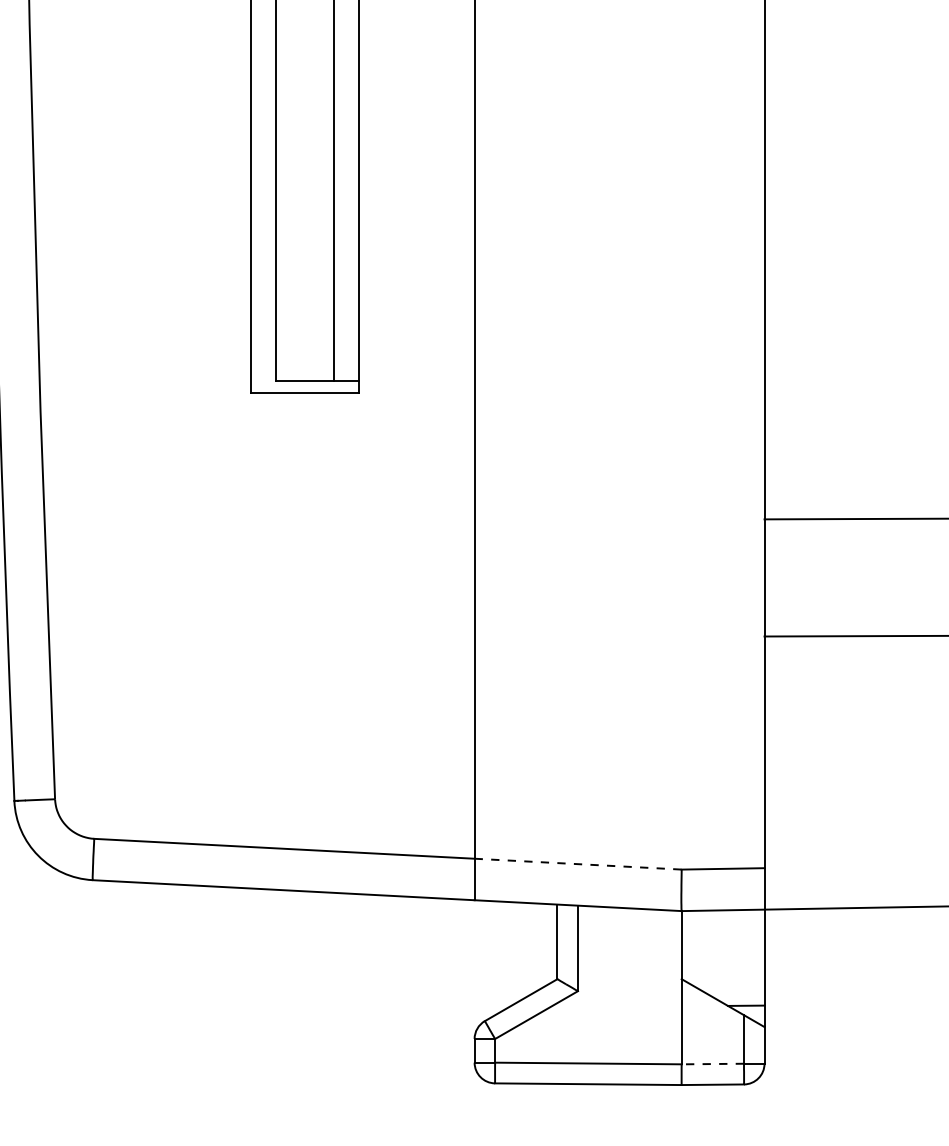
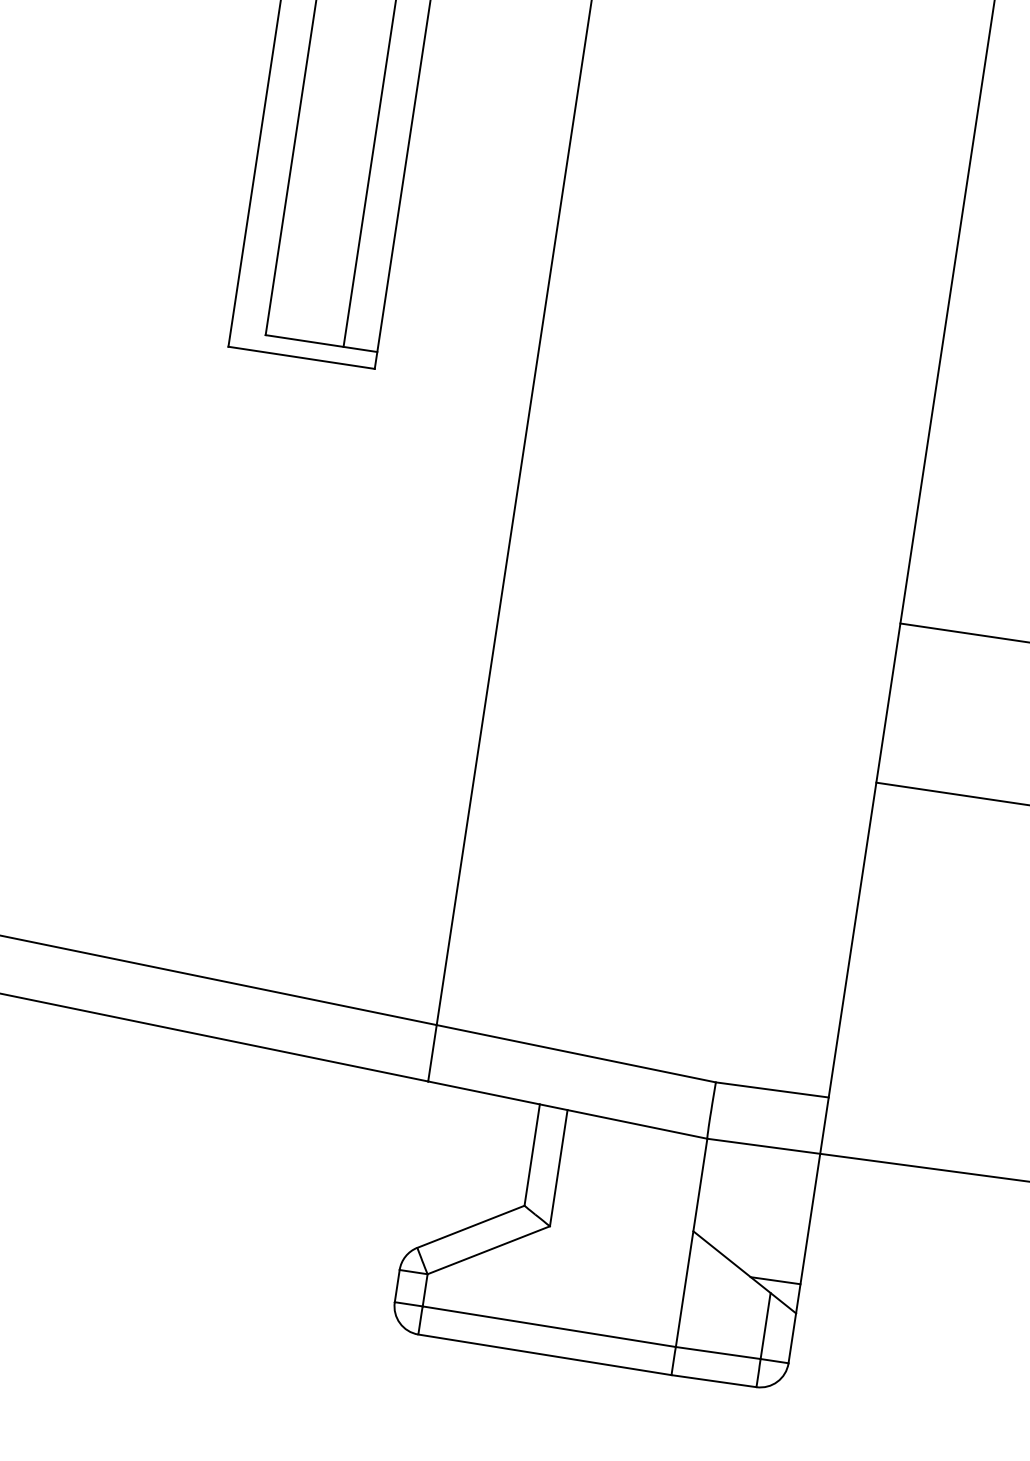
line: (578, 864) -> (576, 1054), dashed -> solid
line: (712, 1064) -> (717, 1353), dashed -> solid

